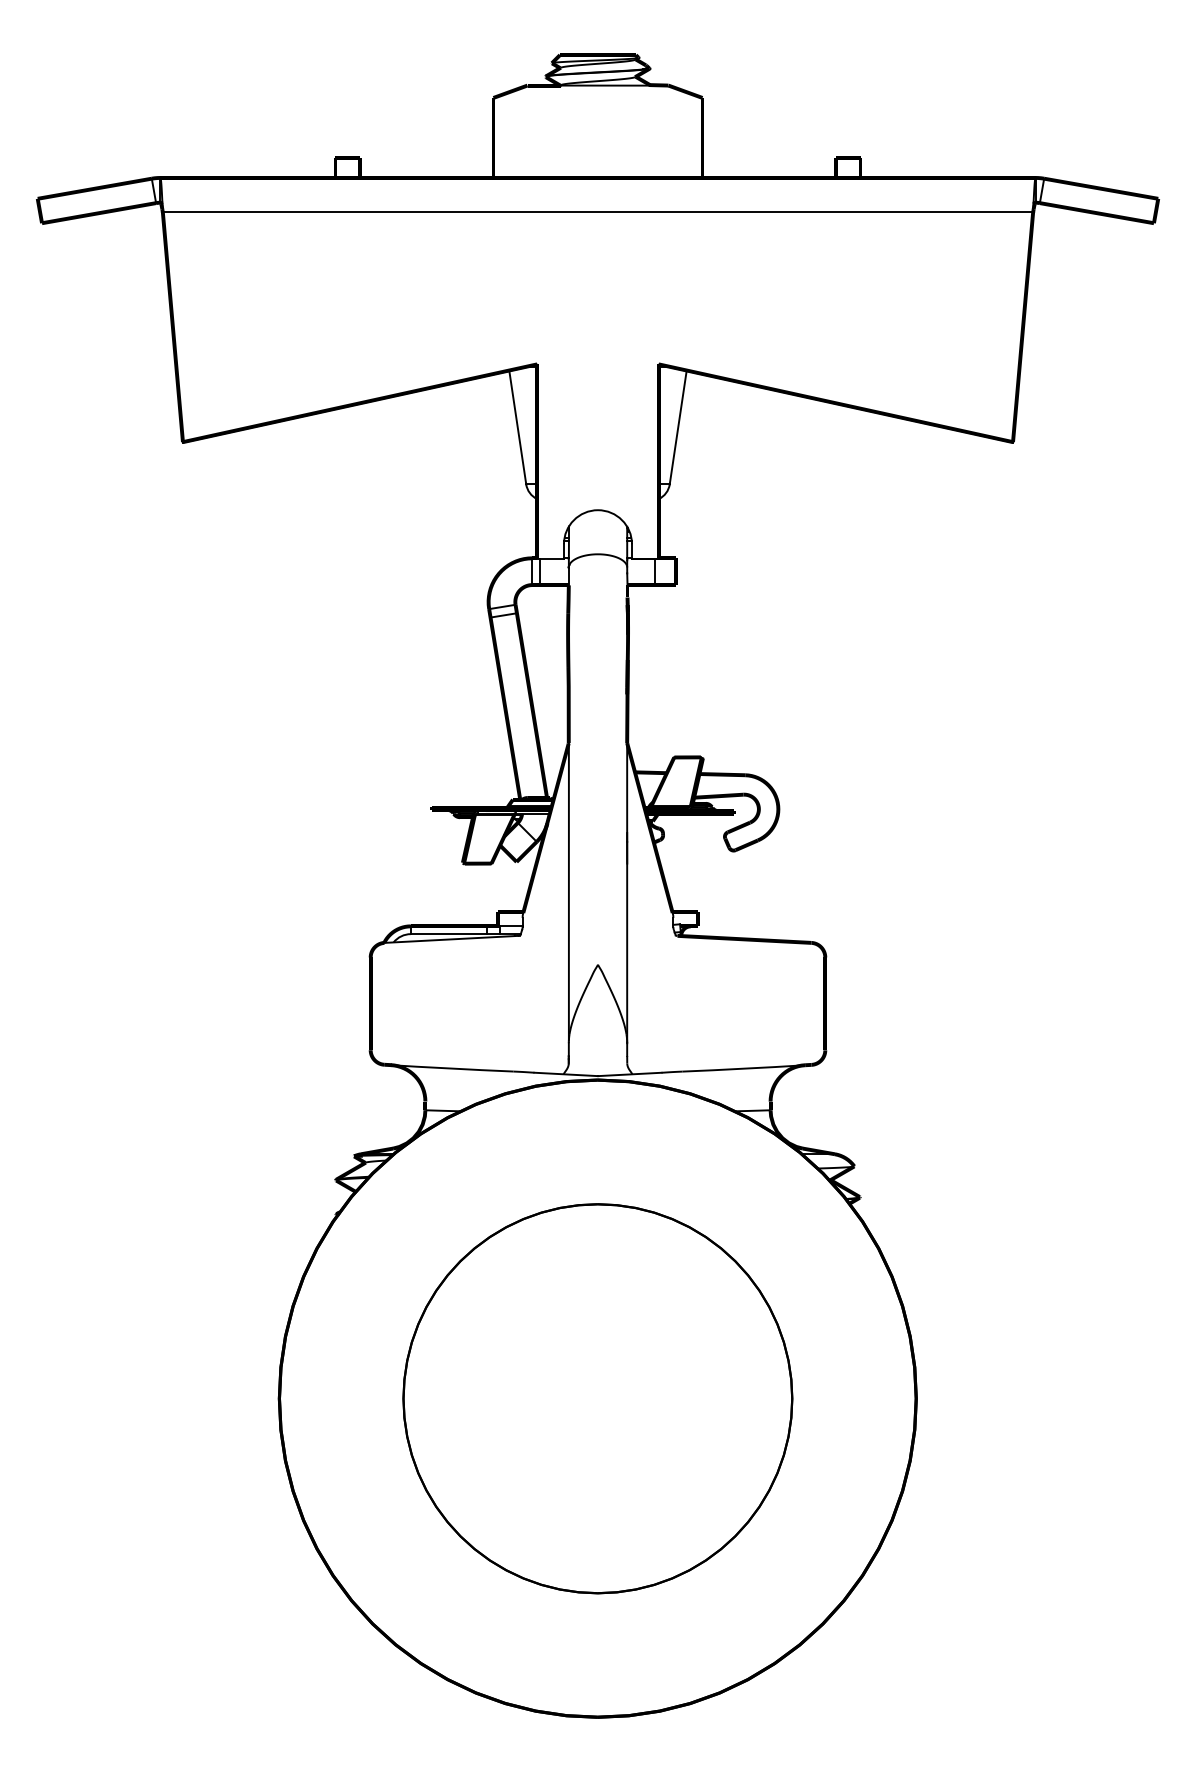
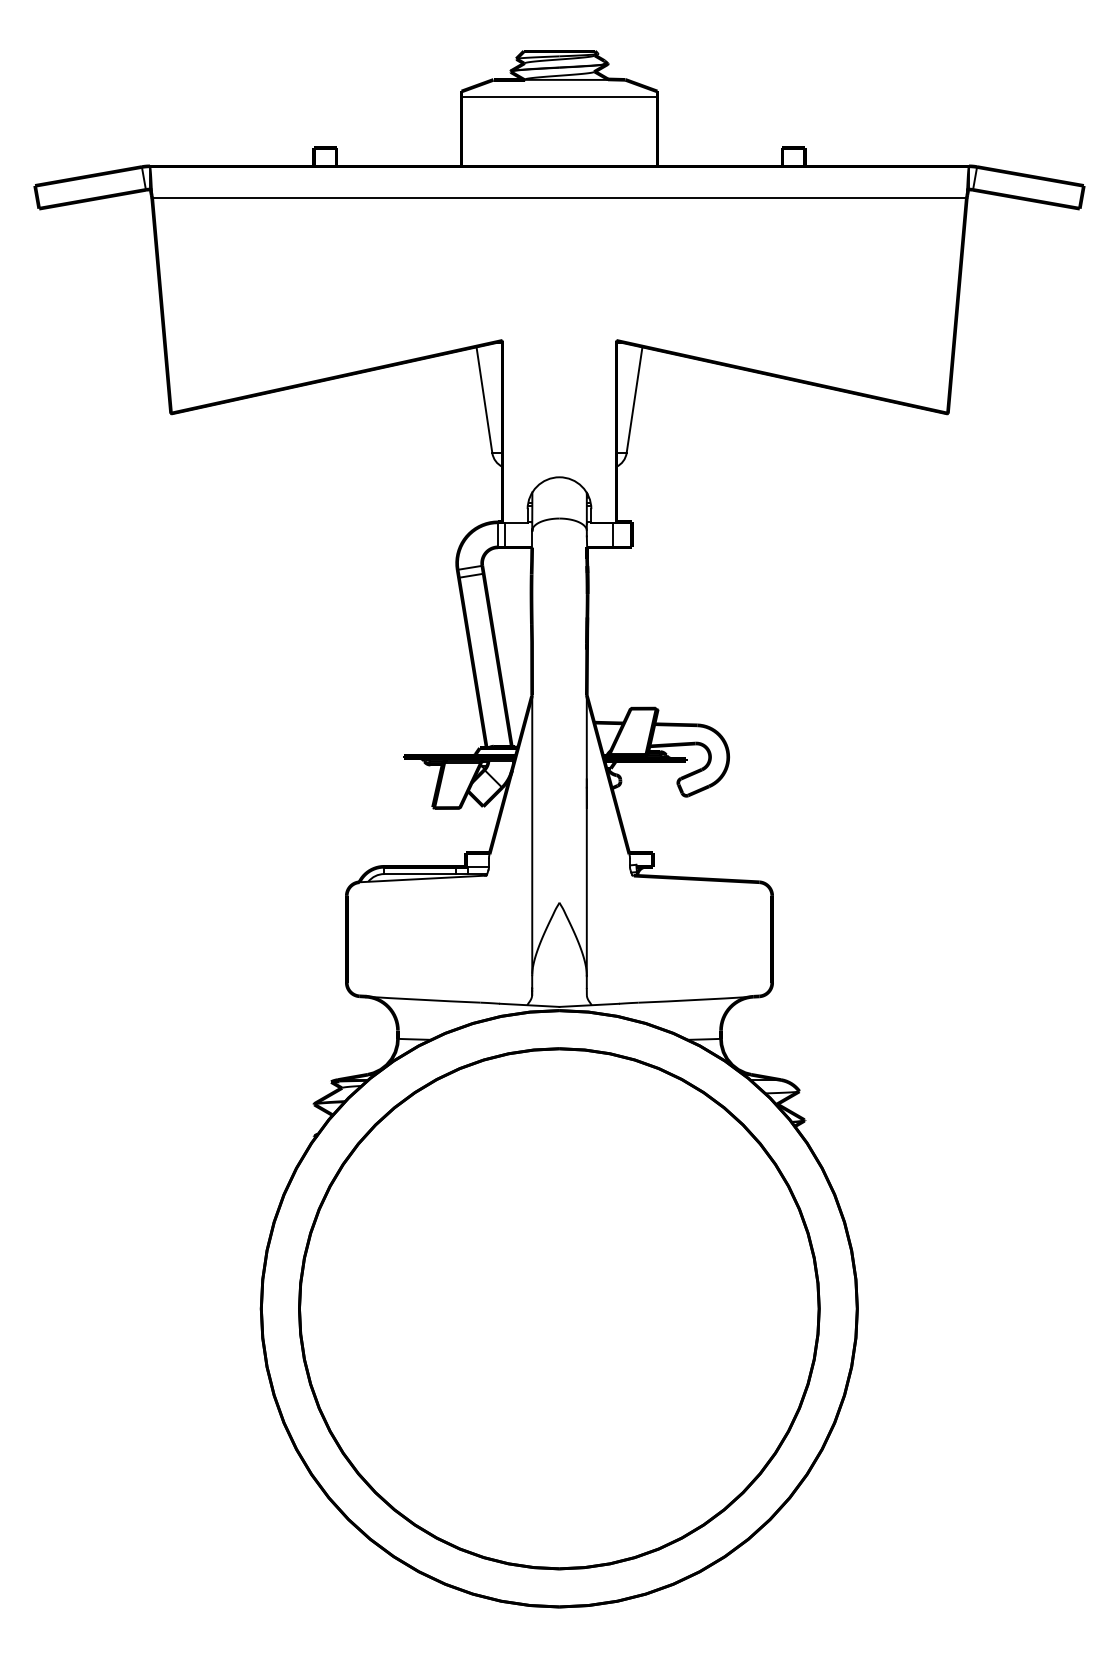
line: (597, 104) -> (559, 97), added
part: (597, 1398) -> (559, 1308), size x1.43

